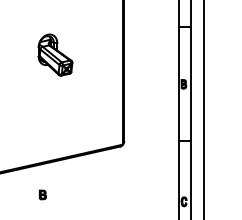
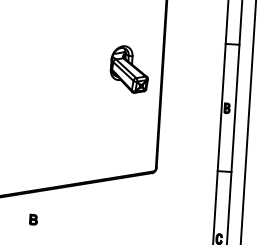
part: (55, 54) -> (129, 68), moved
part: (42, 194) -> (33, 219), moved

